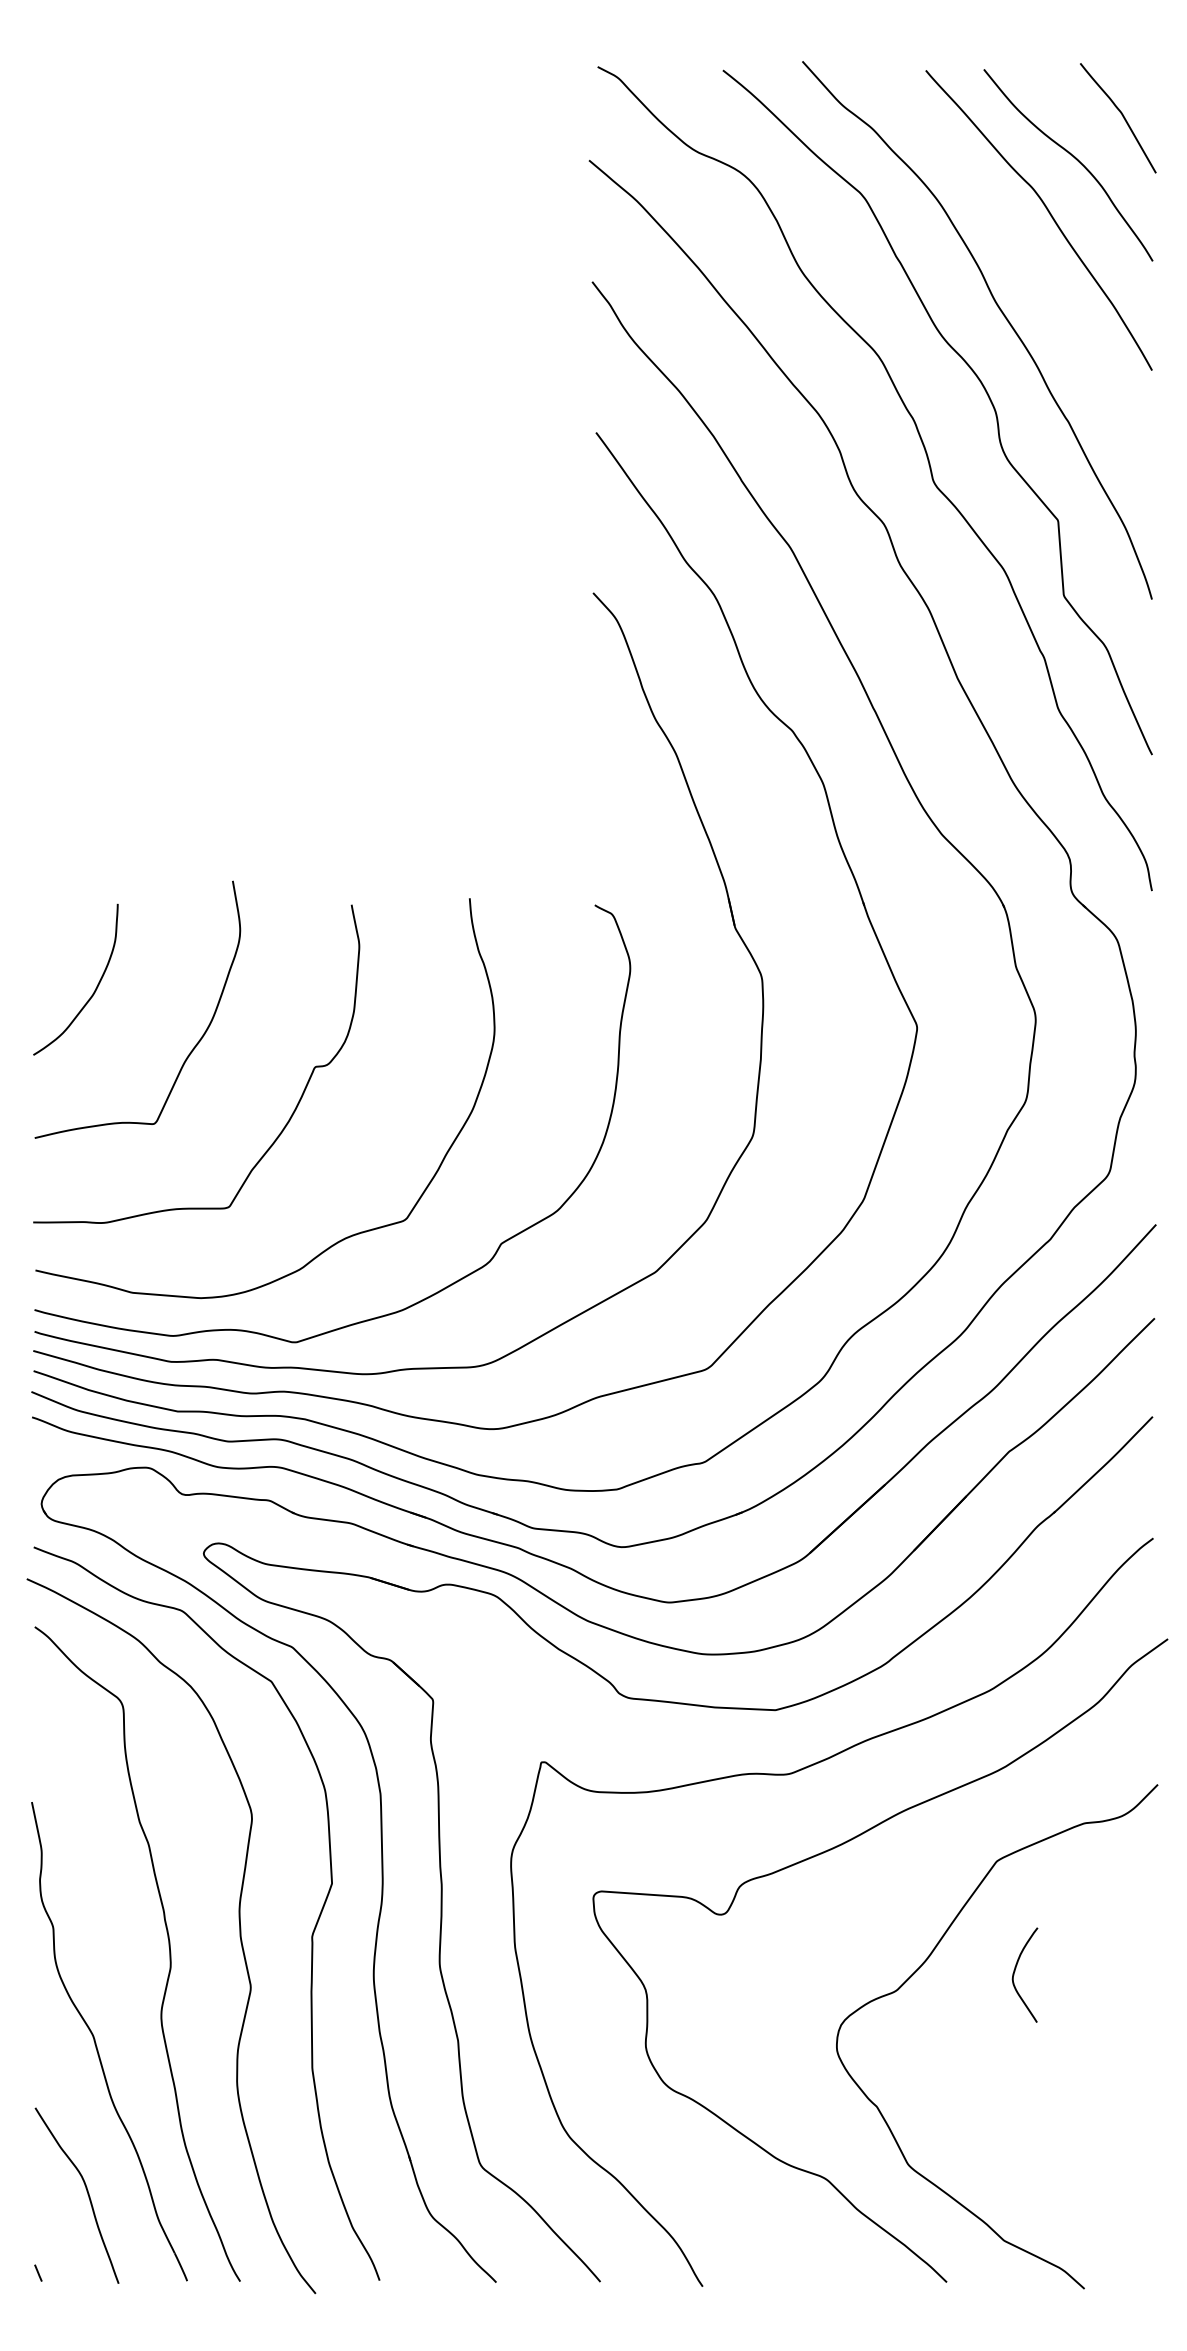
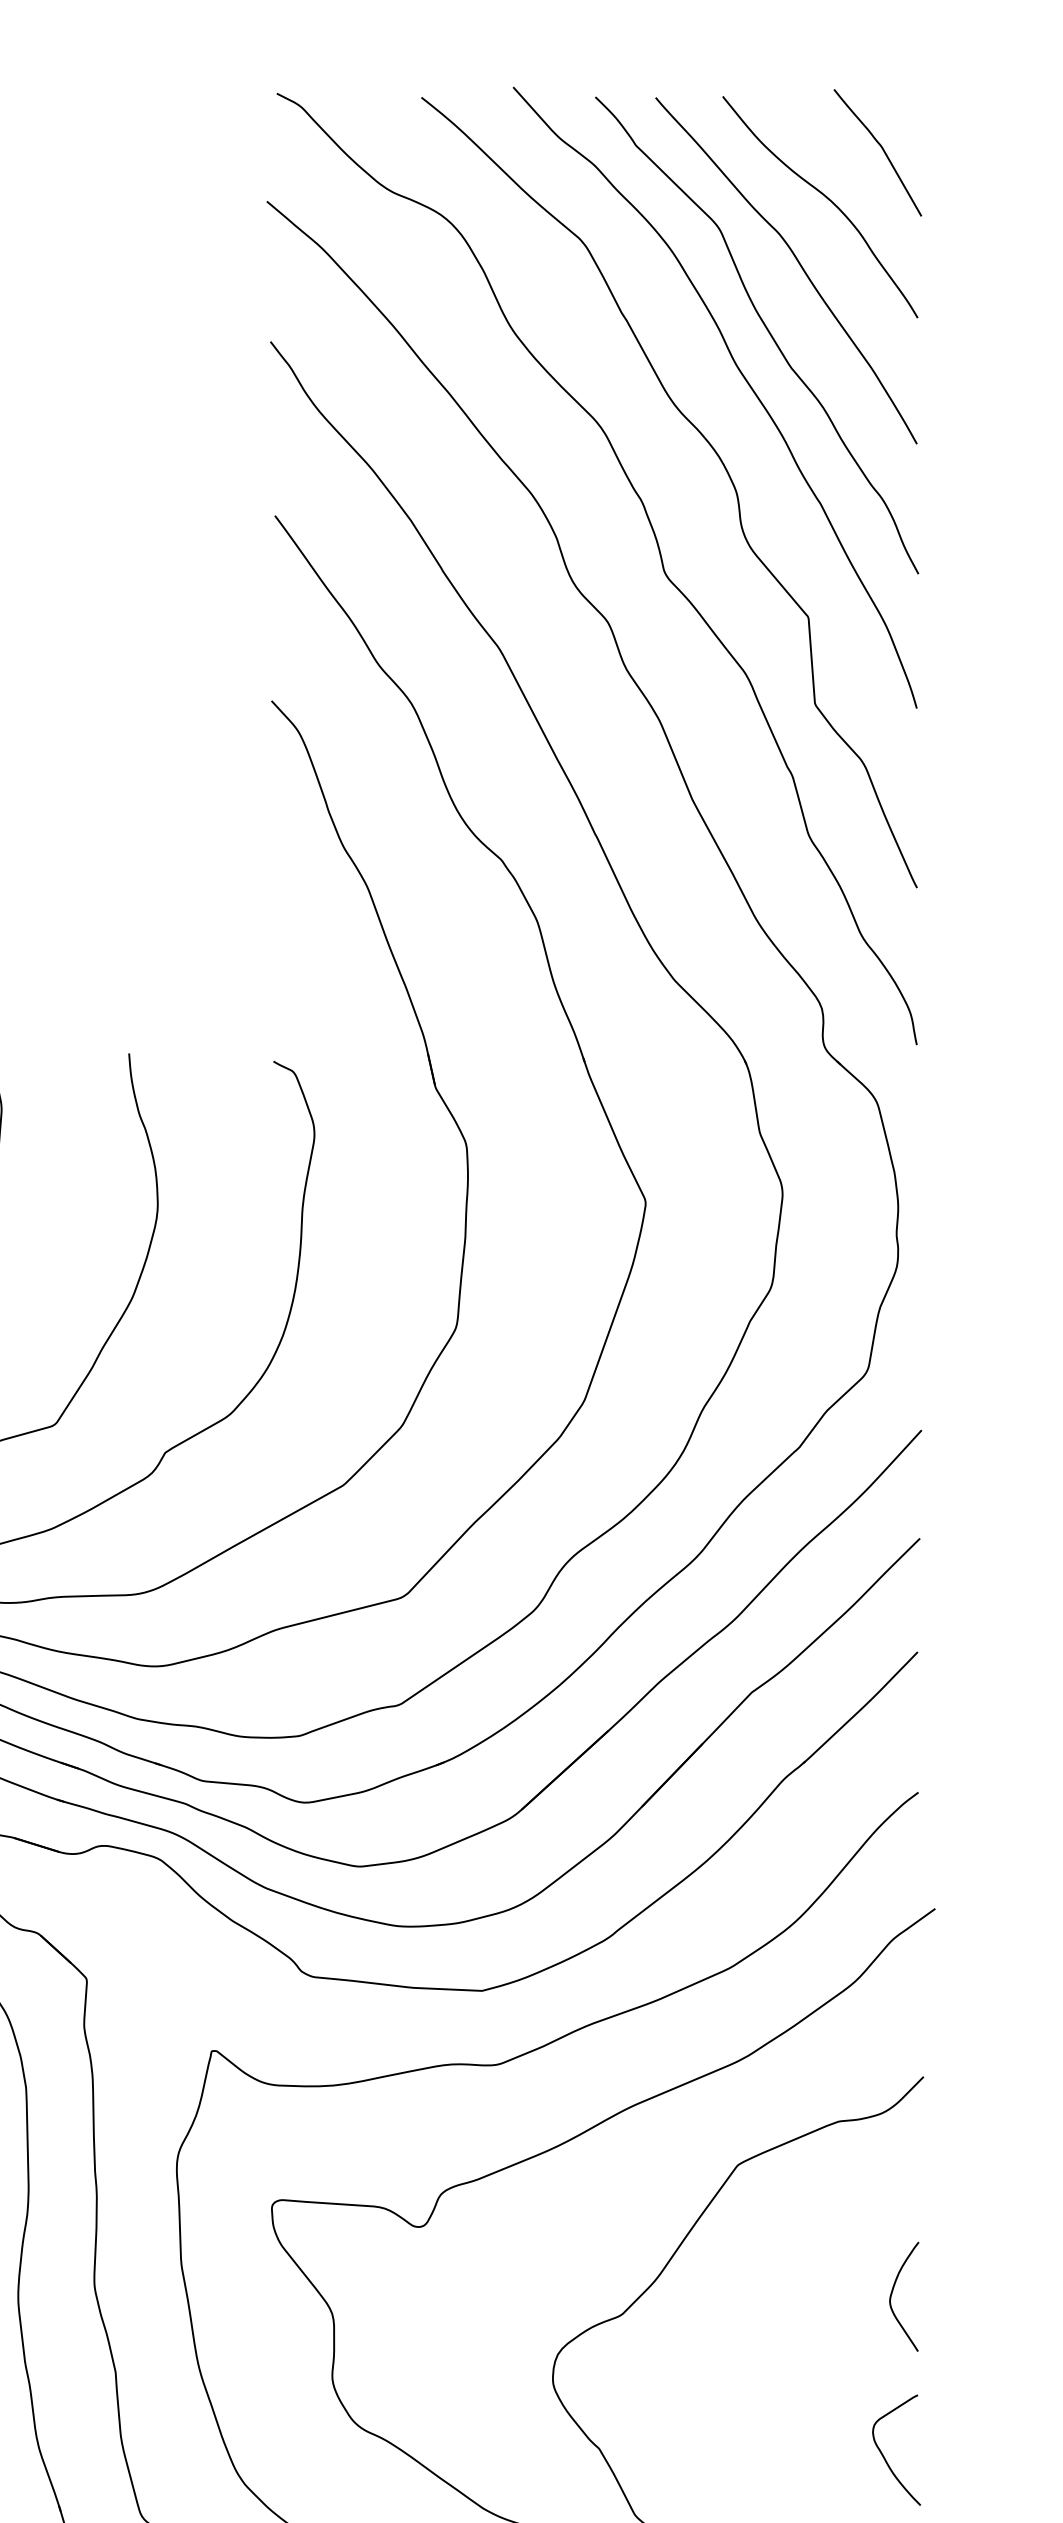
curve: (1021, 271) -> (766, 329), added
curve: (1015, 1971) -> (893, 2292), moved
curve: (1124, 2113) -> (885, 2456), added

